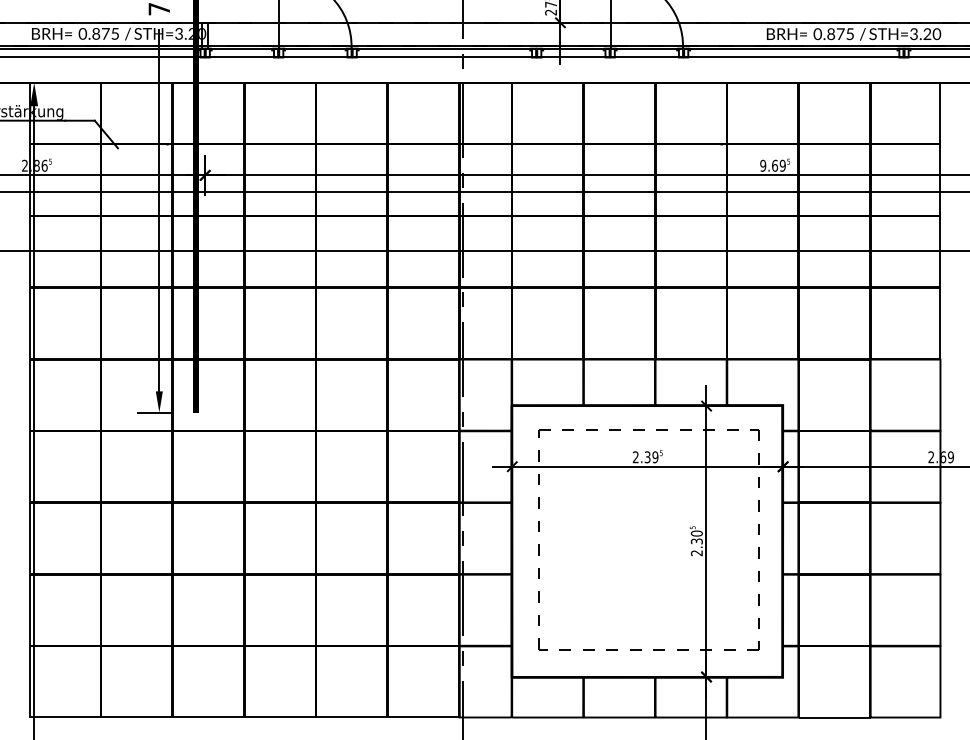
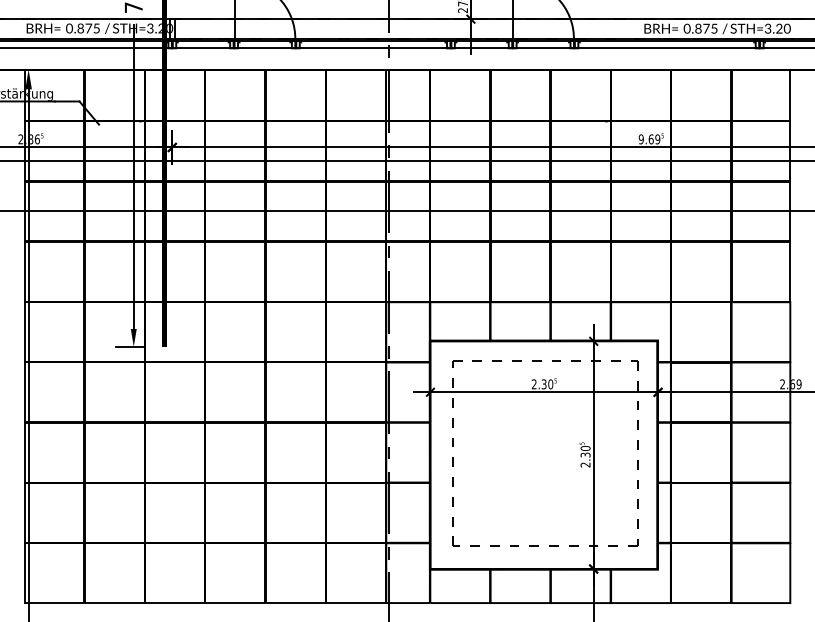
text: (655, 457) -> (550, 384), 2.39 -> 2.30

